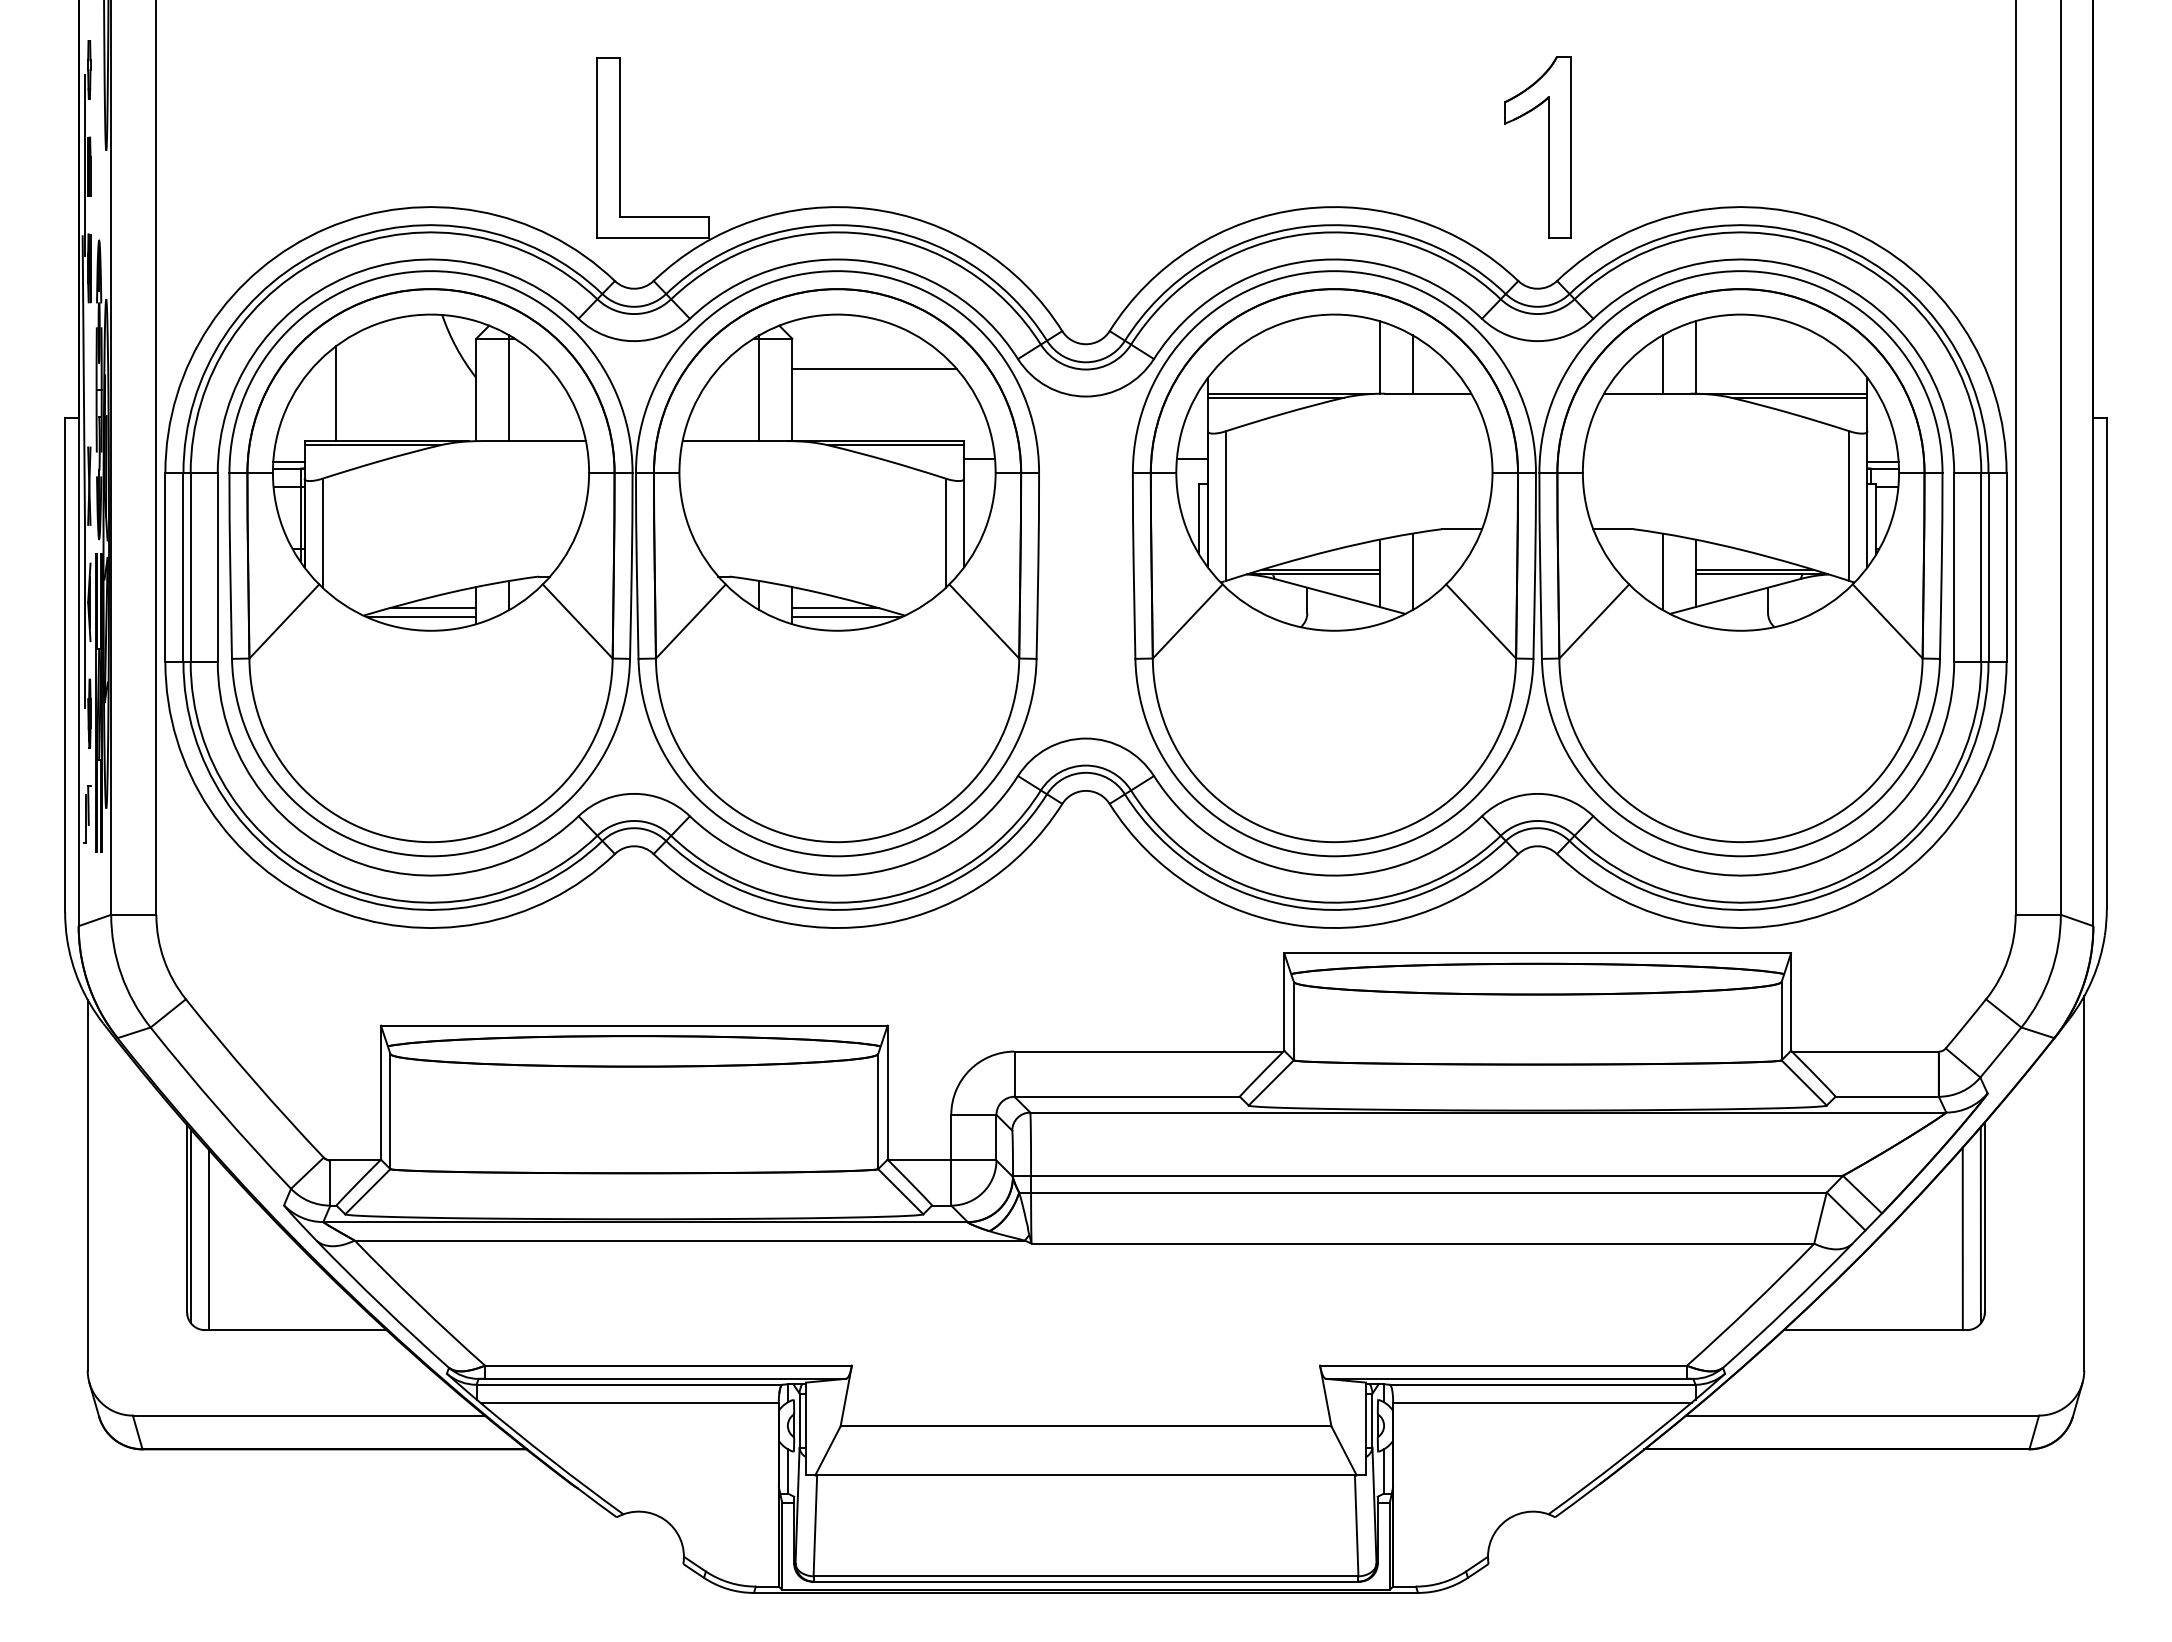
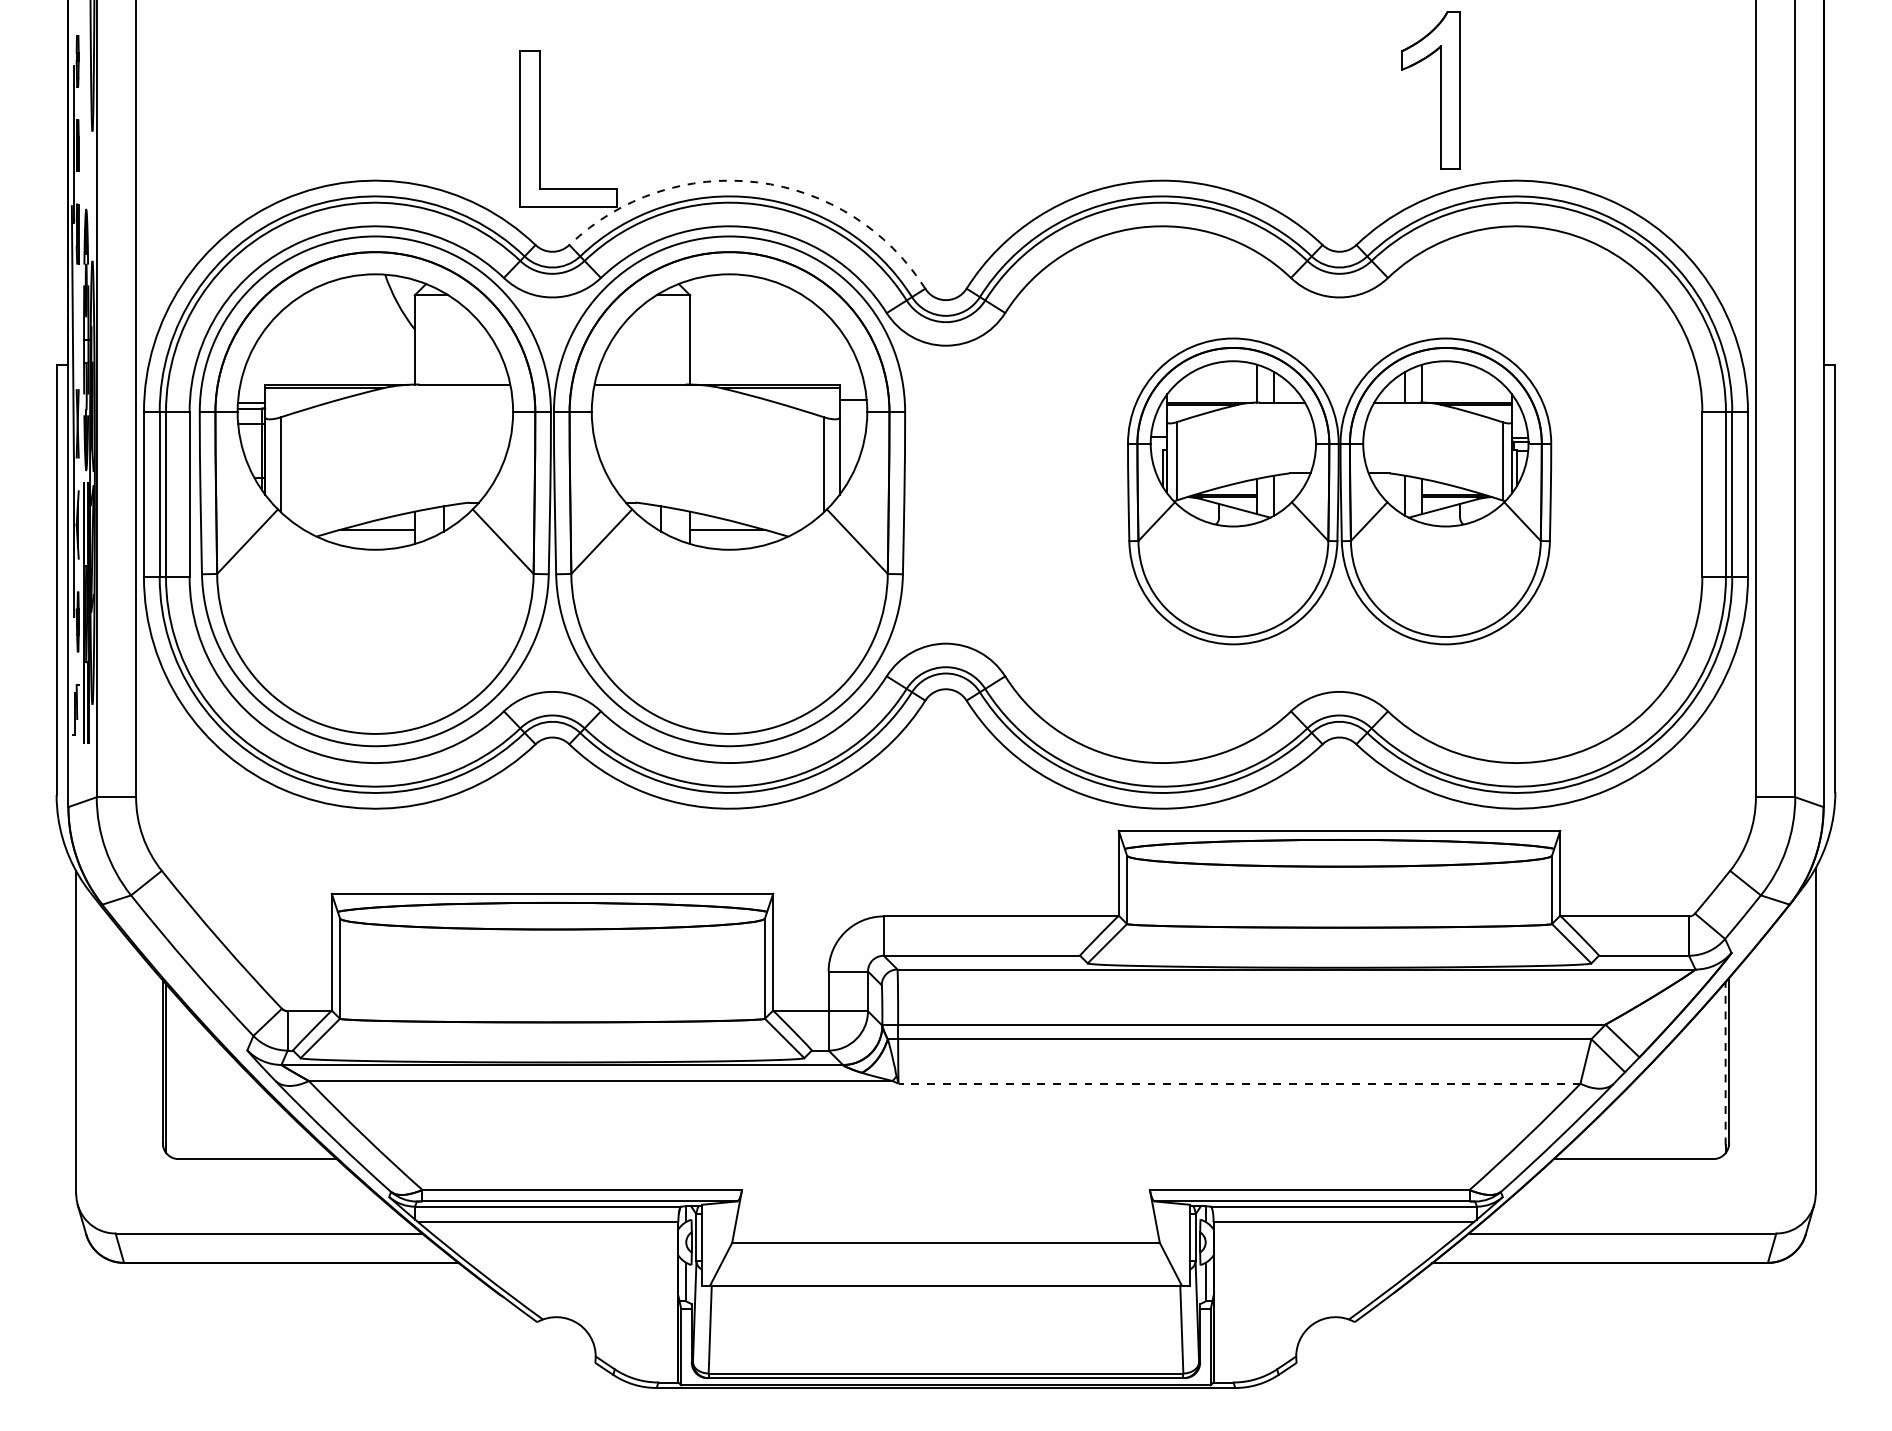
part: (1548, 147) -> (1440, 90), moved
arc: (869, 209) -> (757, 182), solid -> dashed
line: (874, 368) -> (761, 321), removed
line: (509, 388) -> (443, 338), removed
line: (759, 388) -> (661, 338), removed
line: (336, 393) -> (293, 343), removed
part: (1537, 563) -> (1339, 491), size x0.6
line: (421, 617) -> (367, 538), removed
line: (846, 617) -> (737, 538), removed
line: (1980, 1220) -> (1725, 1063), solid -> dashed
line: (1962, 1238) -> (1709, 1079), removed
line: (209, 1239) -> (182, 1080), removed
line: (1422, 1243) -> (1239, 1083), solid -> dashed

